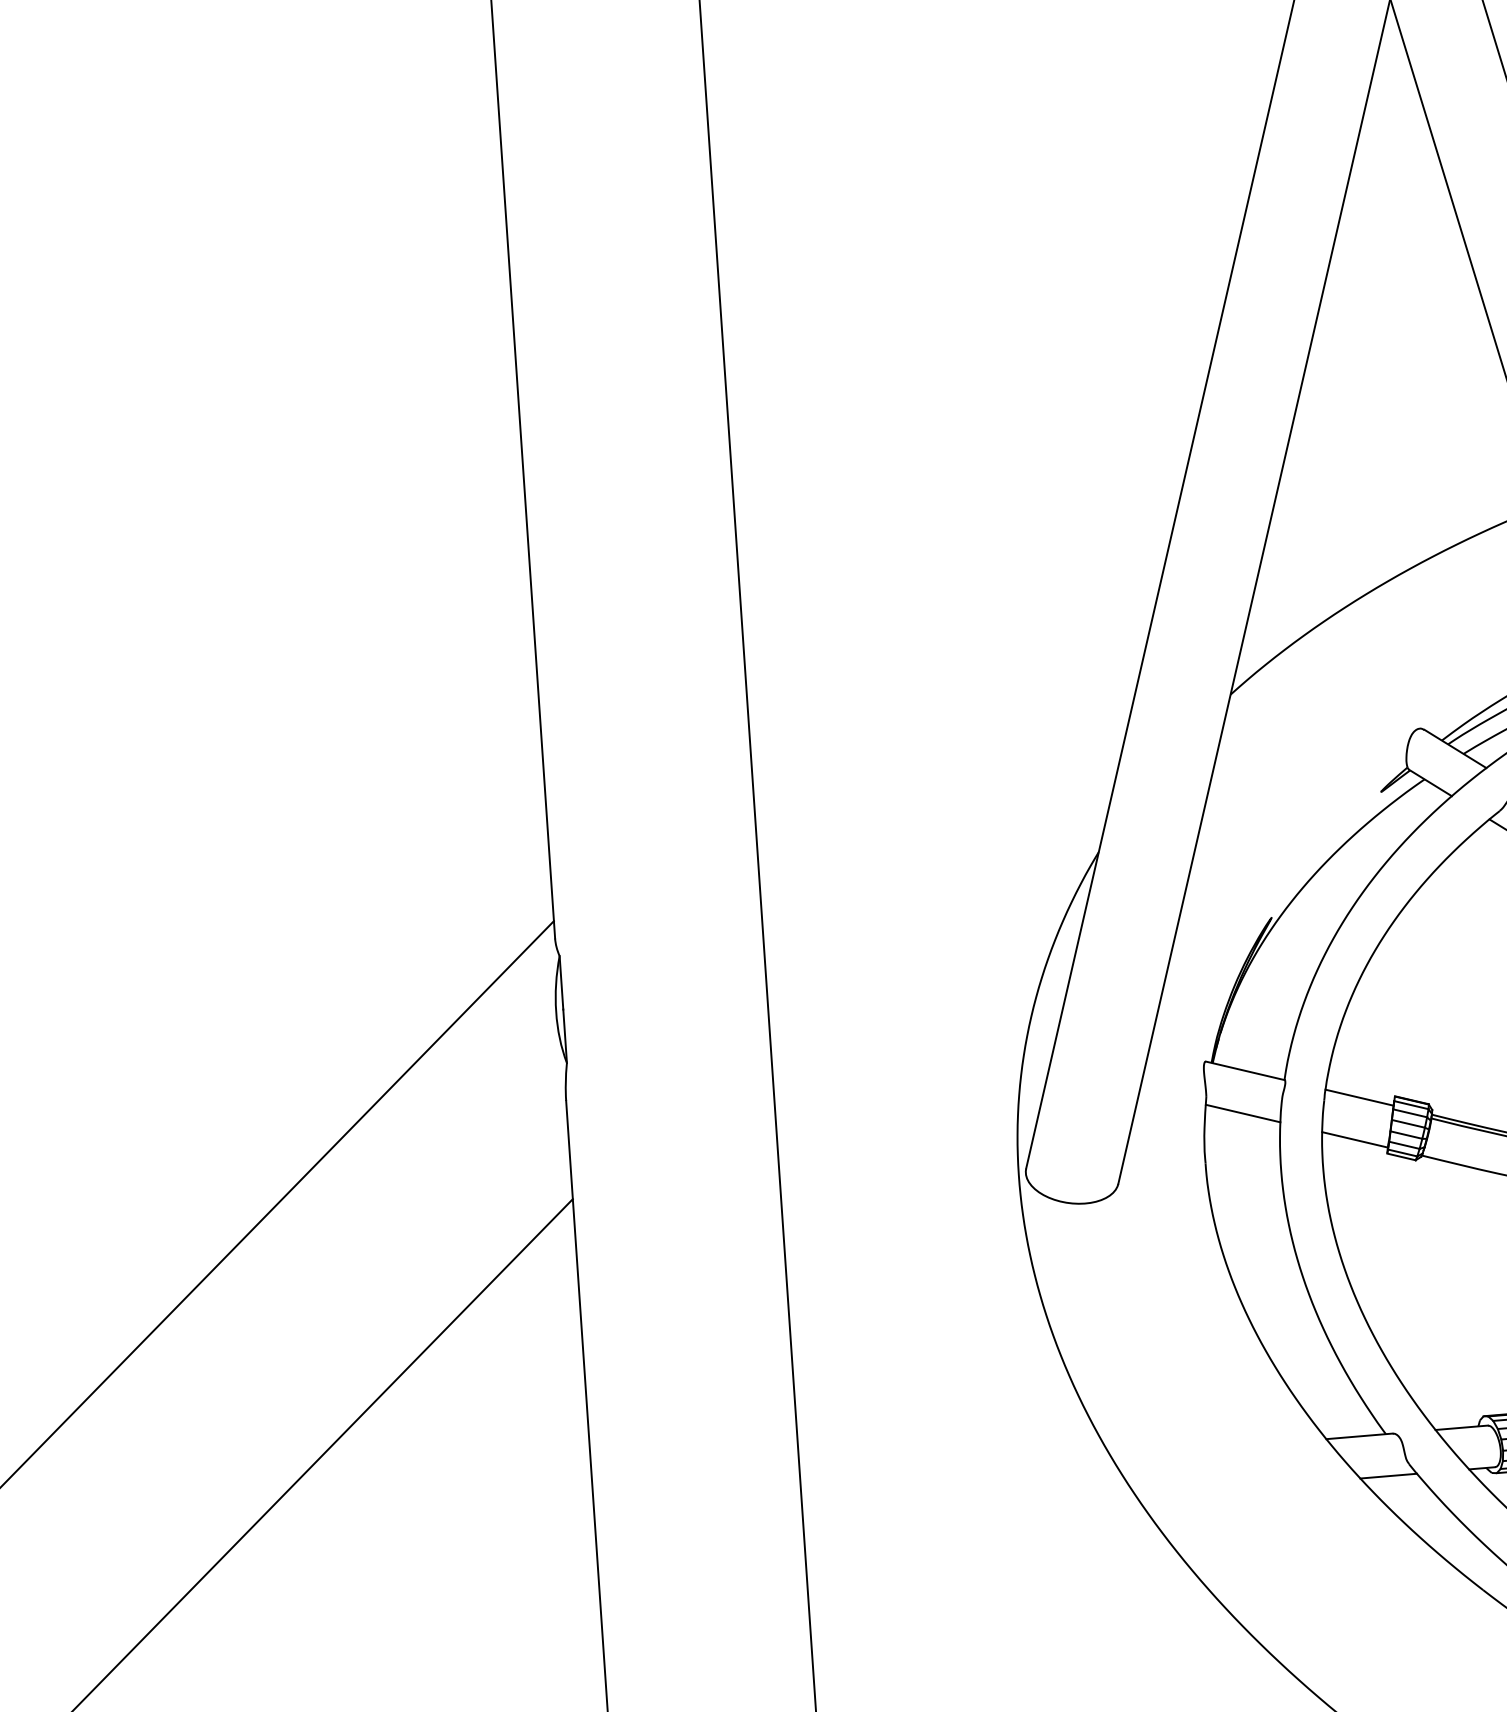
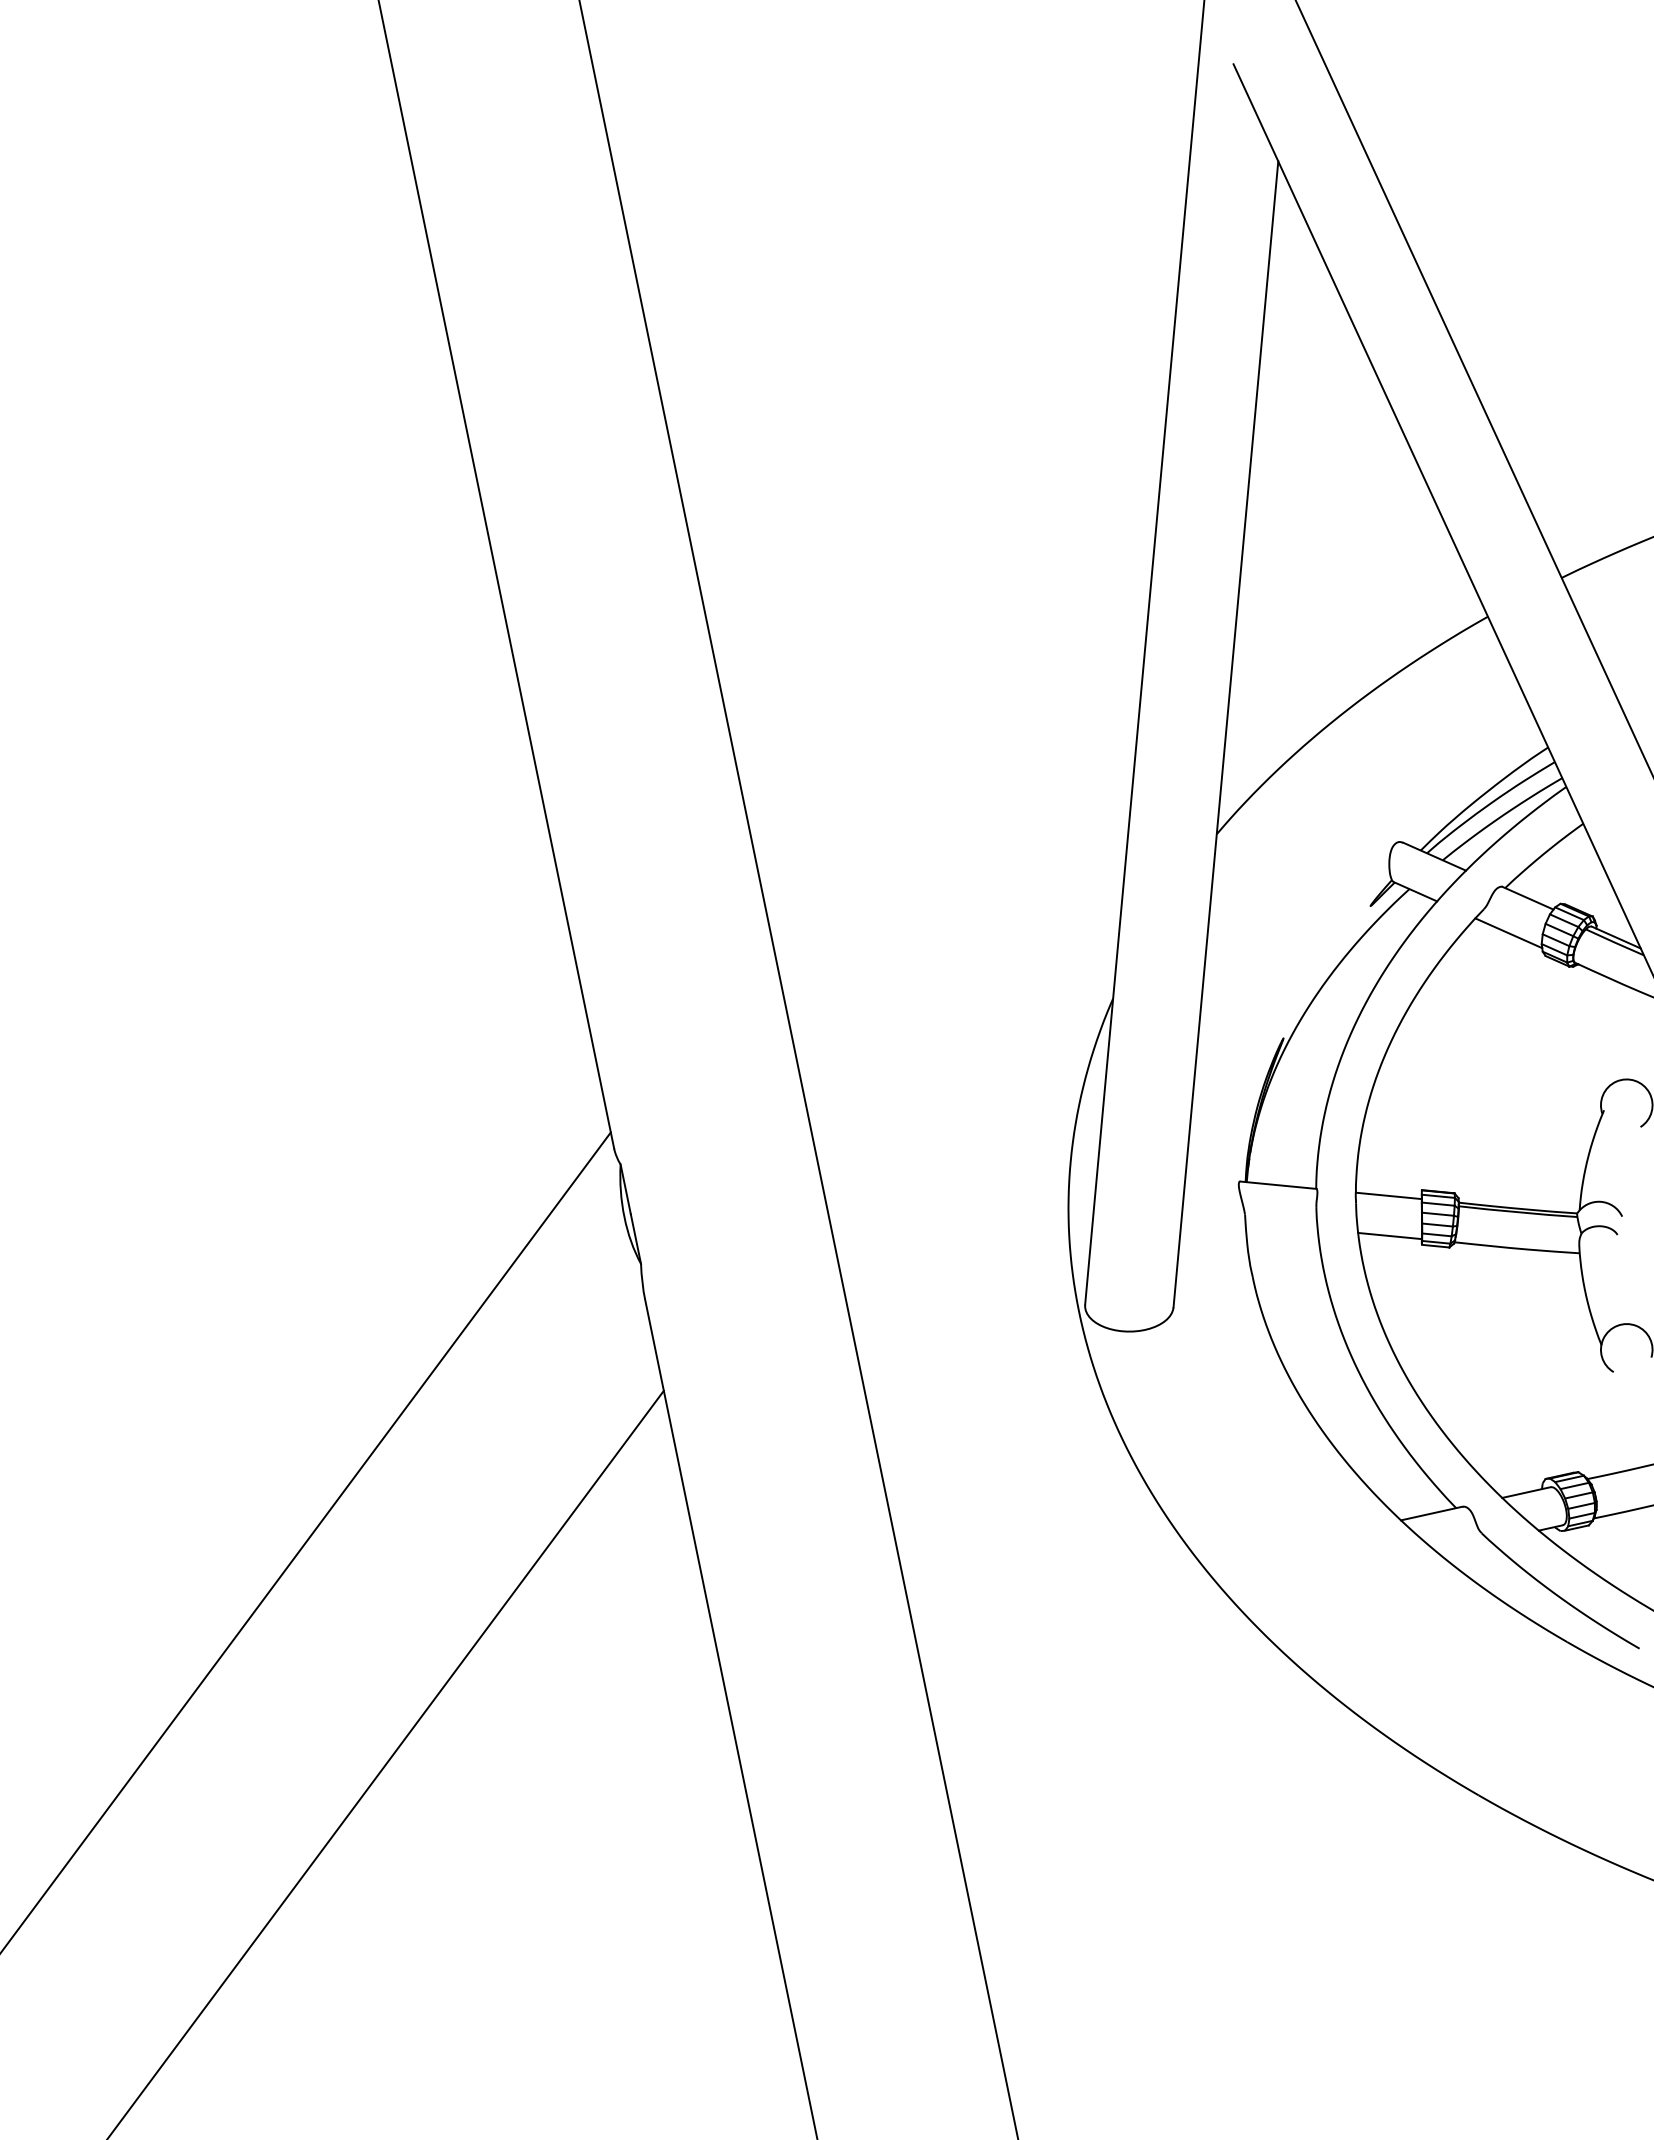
line: (1242, 1113) -> (1281, 1225), removed
line: (1388, 1475) -> (1463, 1546), removed

